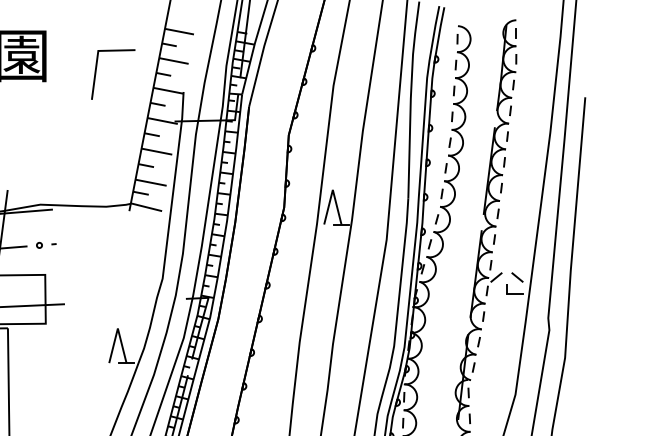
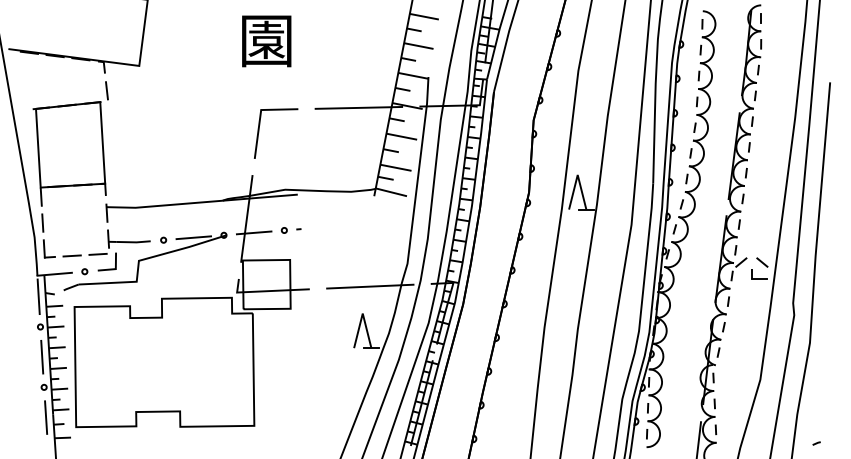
line: (96, 73) -> (259, 132), moved
line: (113, 122) -> (358, 107), added
line: (125, 301) -> (370, 286), added

